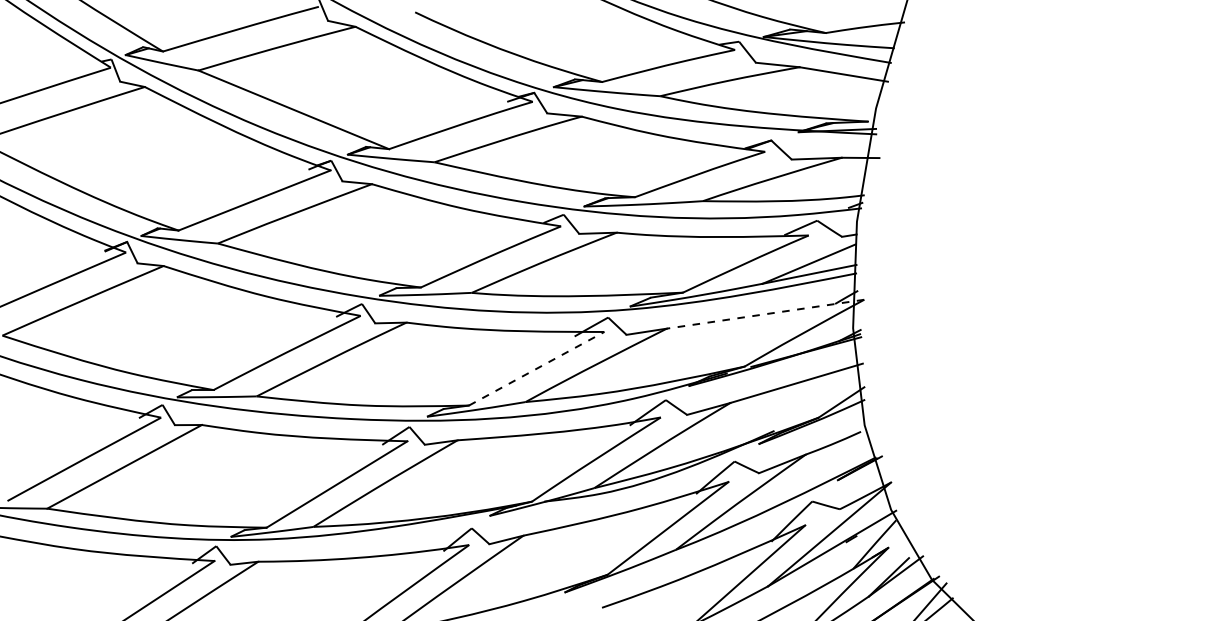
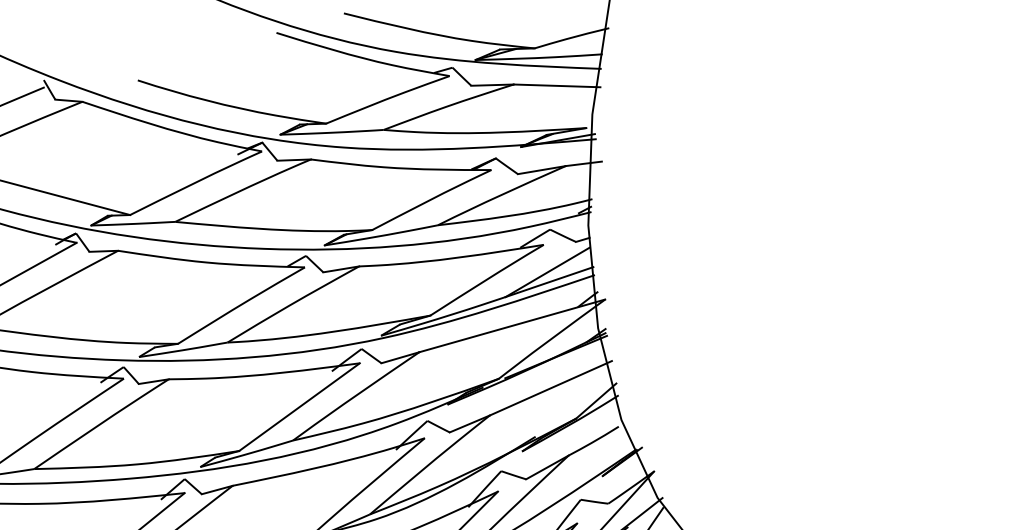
line: (765, 314) -> (512, 326), dashed -> solid
line: (537, 368) -> (300, 406), dashed -> solid

